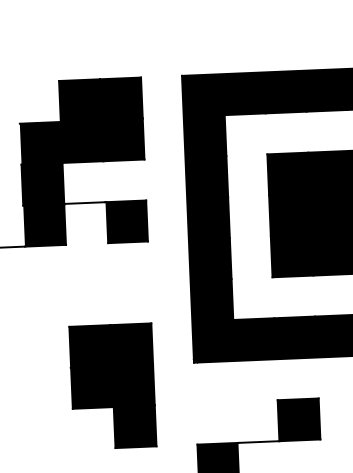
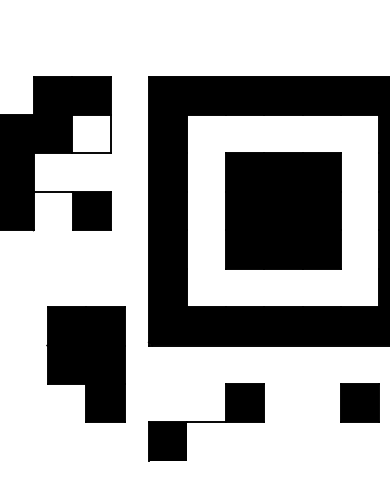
fill: (123, 140) -> (91, 134), removed
part: (112, 386) -> (85, 364), moved

